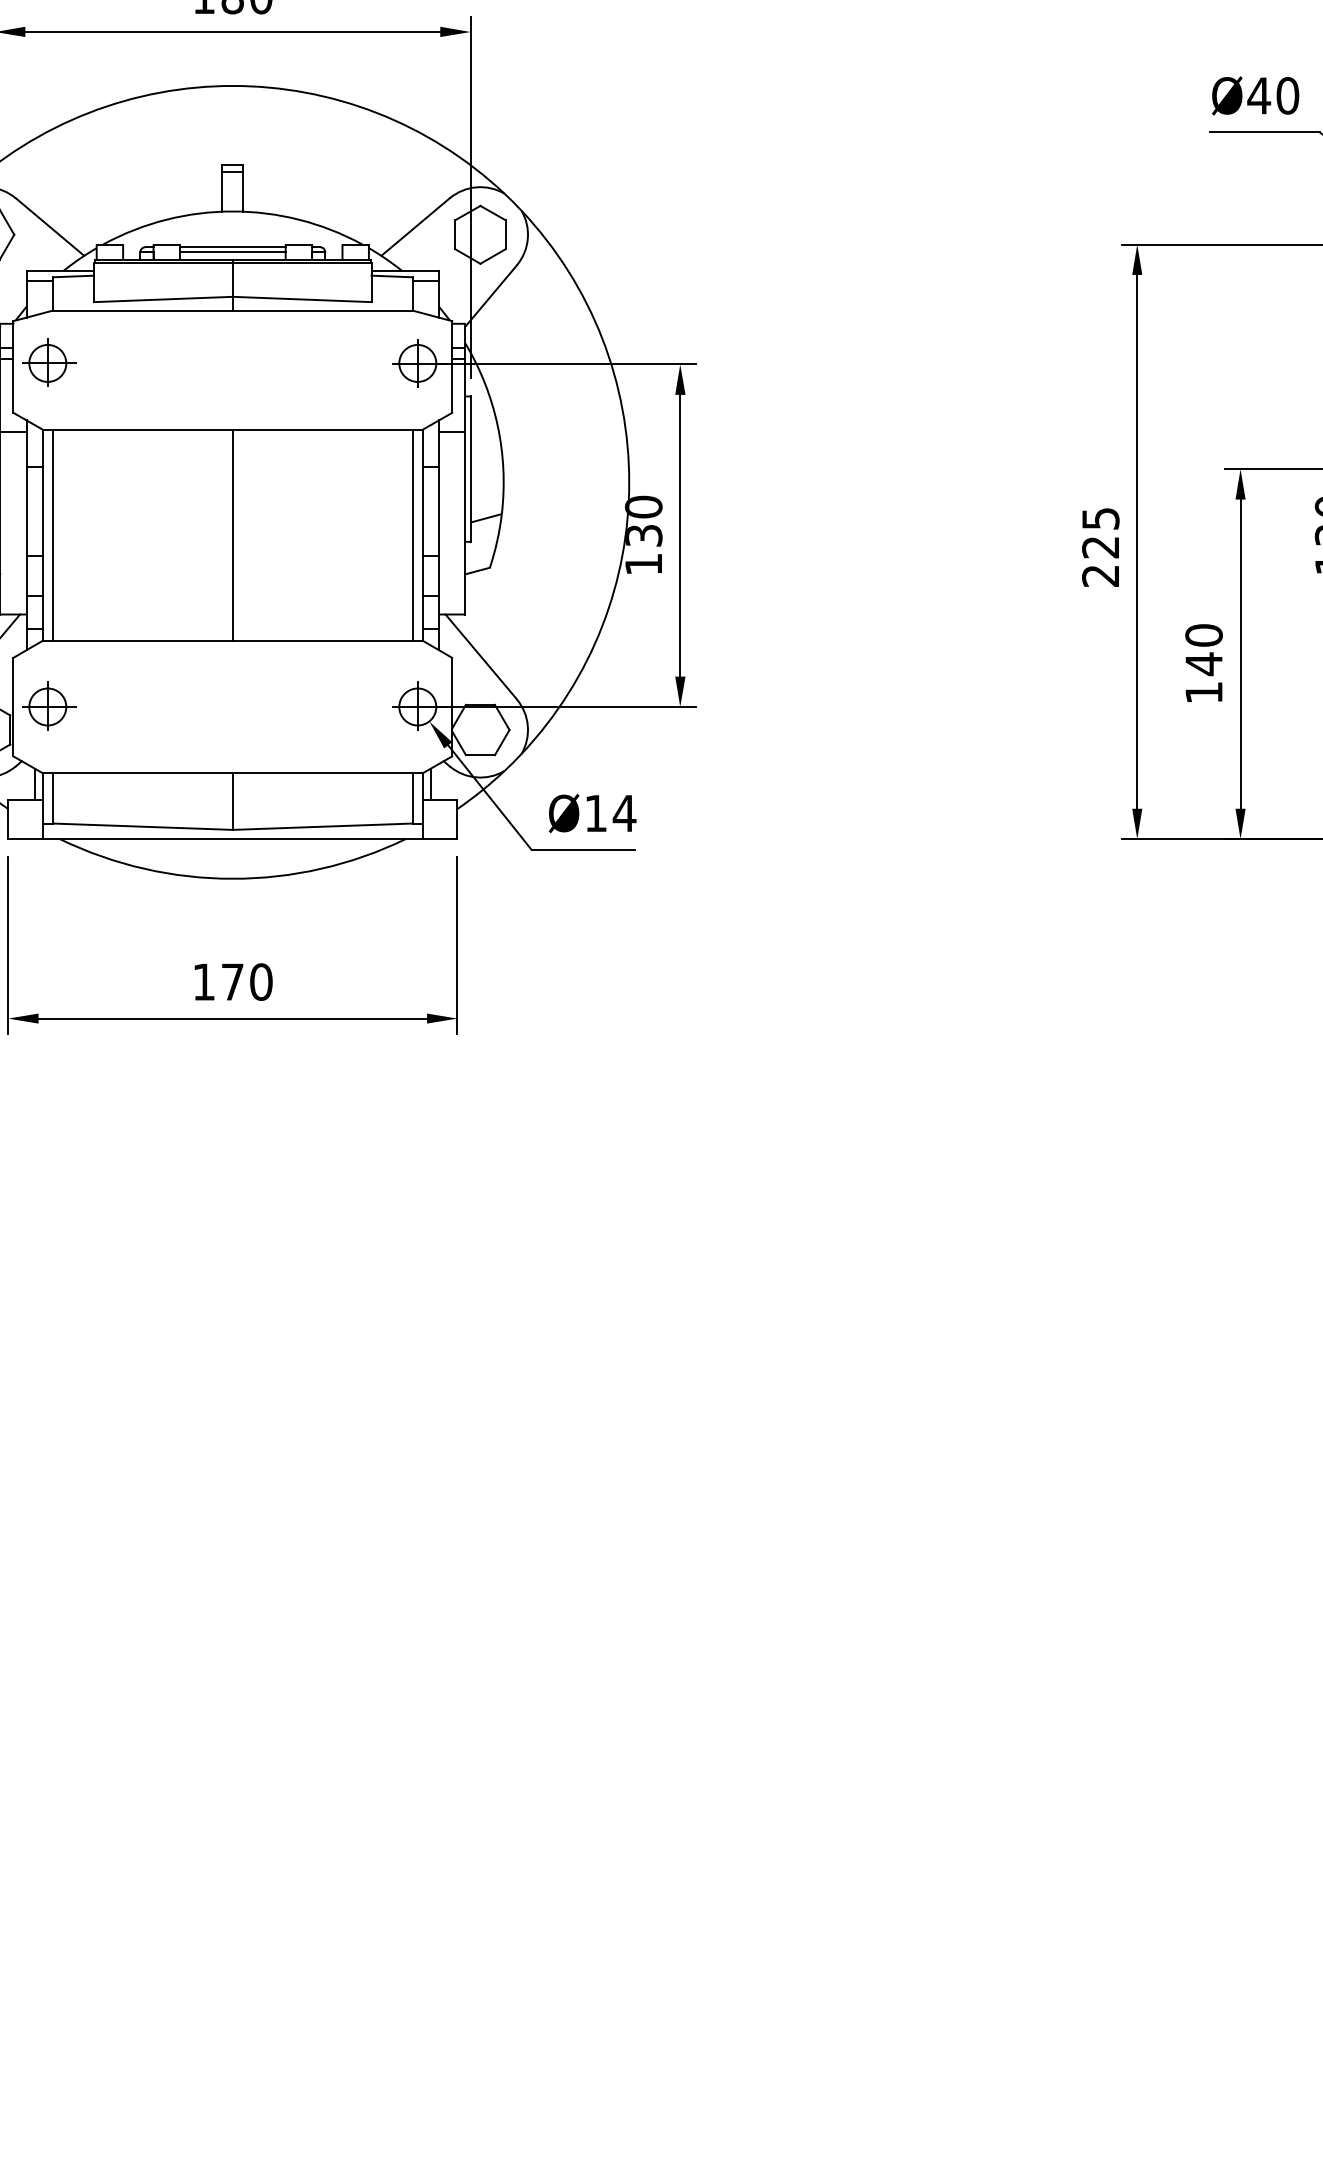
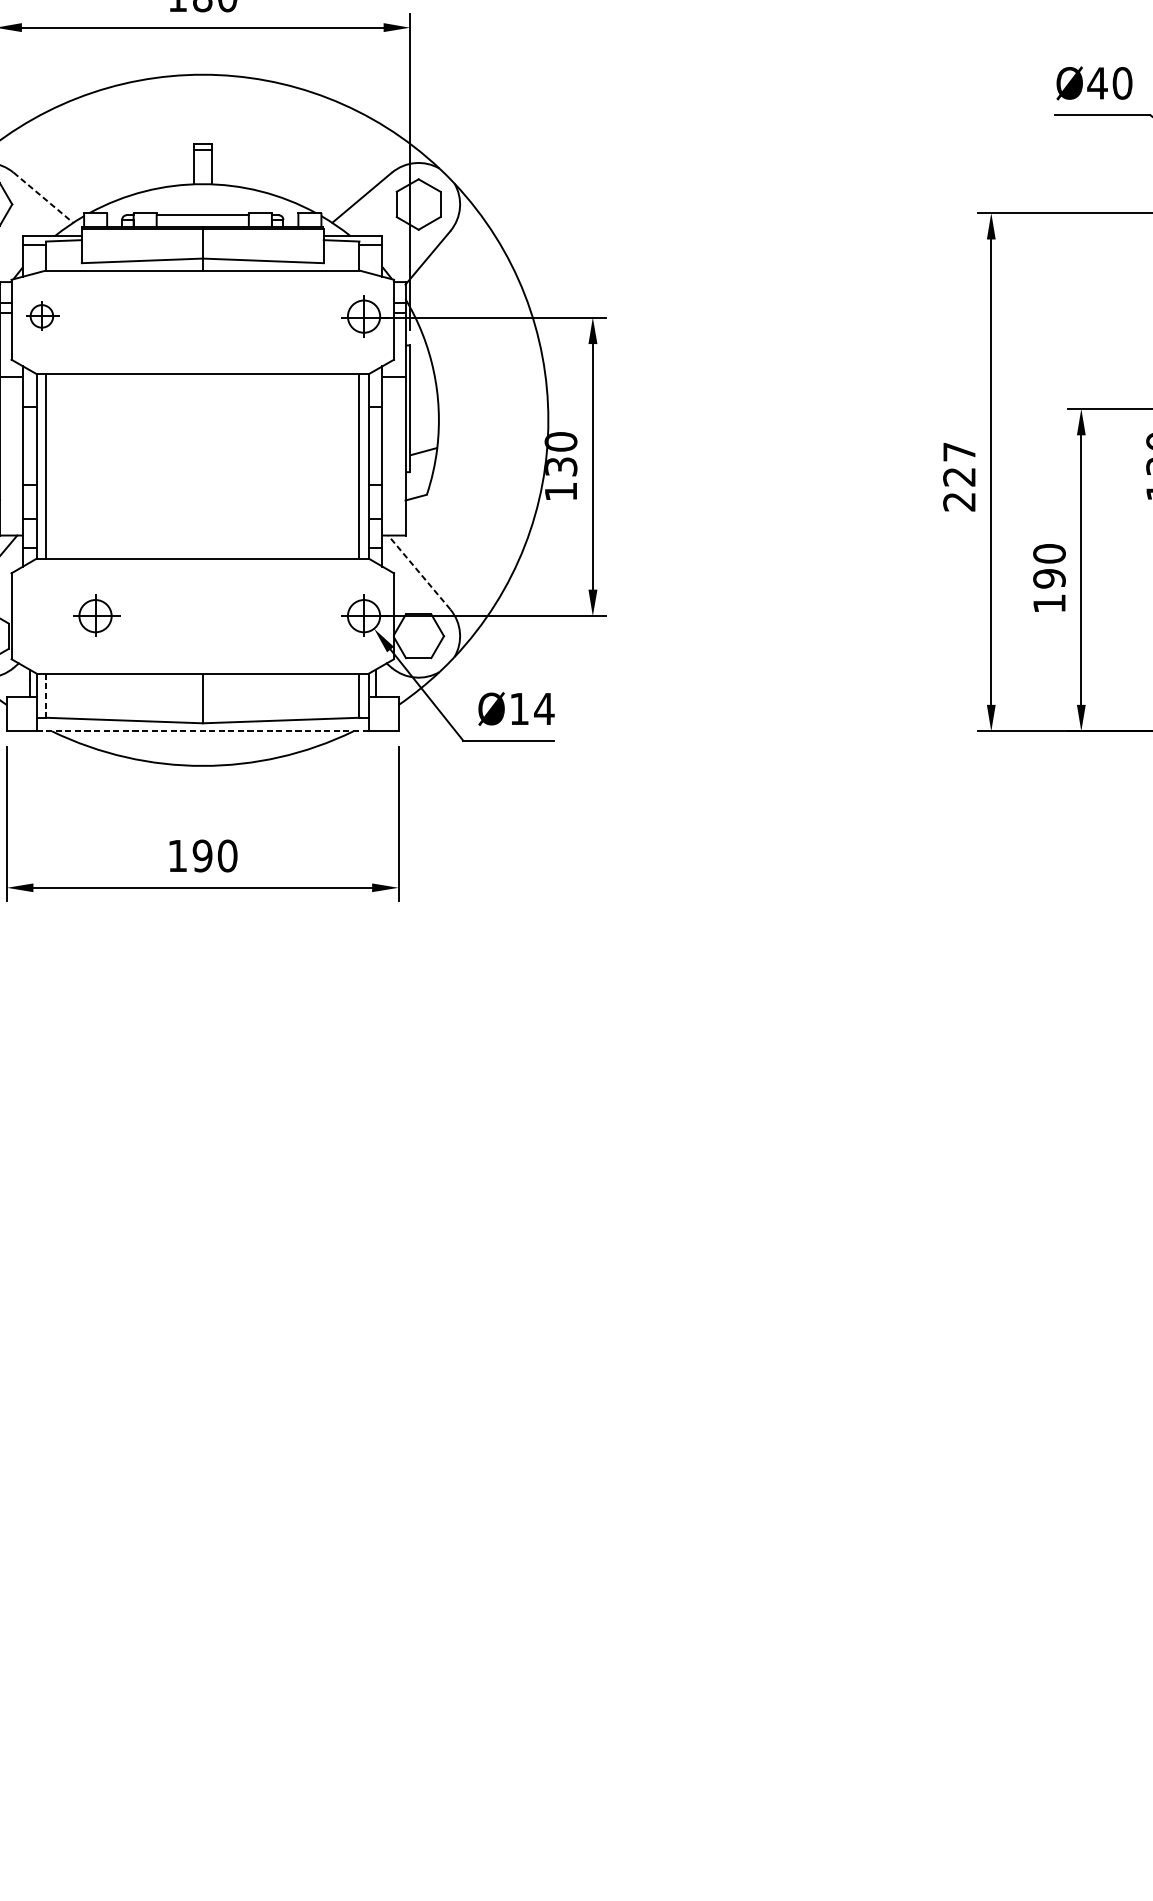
line: (50, 227) -> (43, 198), solid -> dashed
line: (232, 252) -> (202, 219), removed
part: (49, 362) -> (42, 315), size x0.7
text: (1100, 518) -> (959, 451), 225 -> 227
line: (232, 534) -> (202, 465), removed
line: (480, 656) -> (418, 572), solid -> dashed
text: (1203, 664) -> (1049, 579), 140 -> 190
part: (49, 705) -> (97, 614), moved
line: (53, 798) -> (46, 695), solid -> dashed
line: (232, 839) -> (202, 731), solid -> dashed
text: (232, 981) -> (202, 855), 170 -> 190

